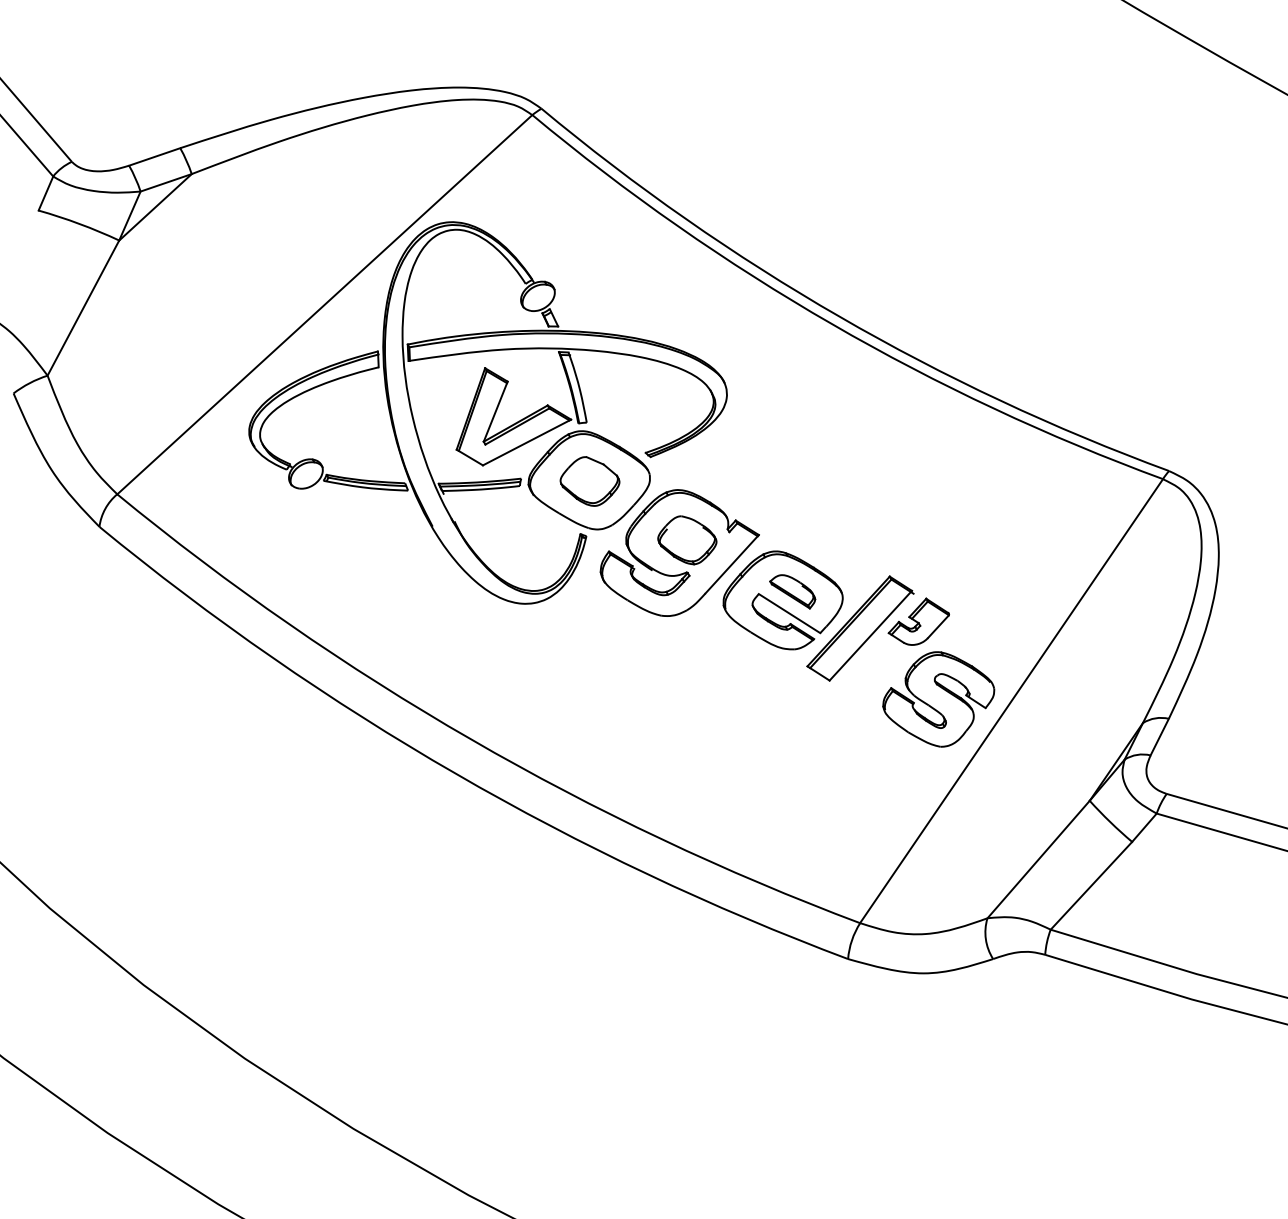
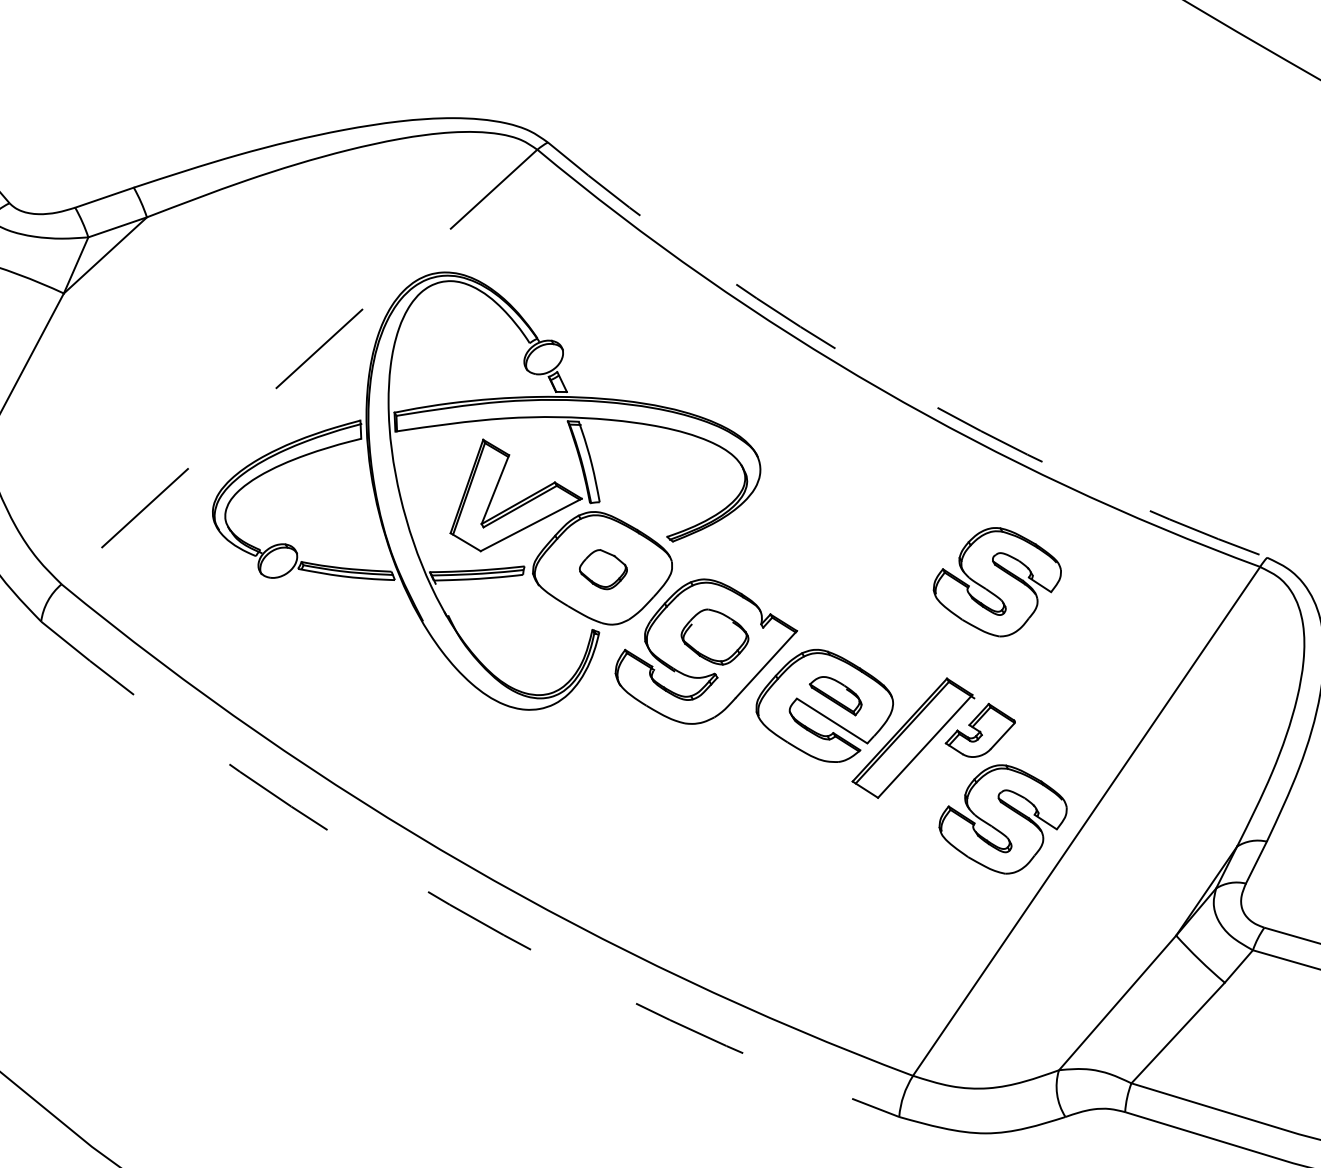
line: (324, 305) -> (299, 367), solid -> dashed
arc: (839, 316) -> (889, 380), solid -> dashed
part: (589, 481) -> (602, 569), size x0.7
part: (933, 492) -> (997, 582), added
arc: (455, 773) -> (449, 904), solid -> dashed

